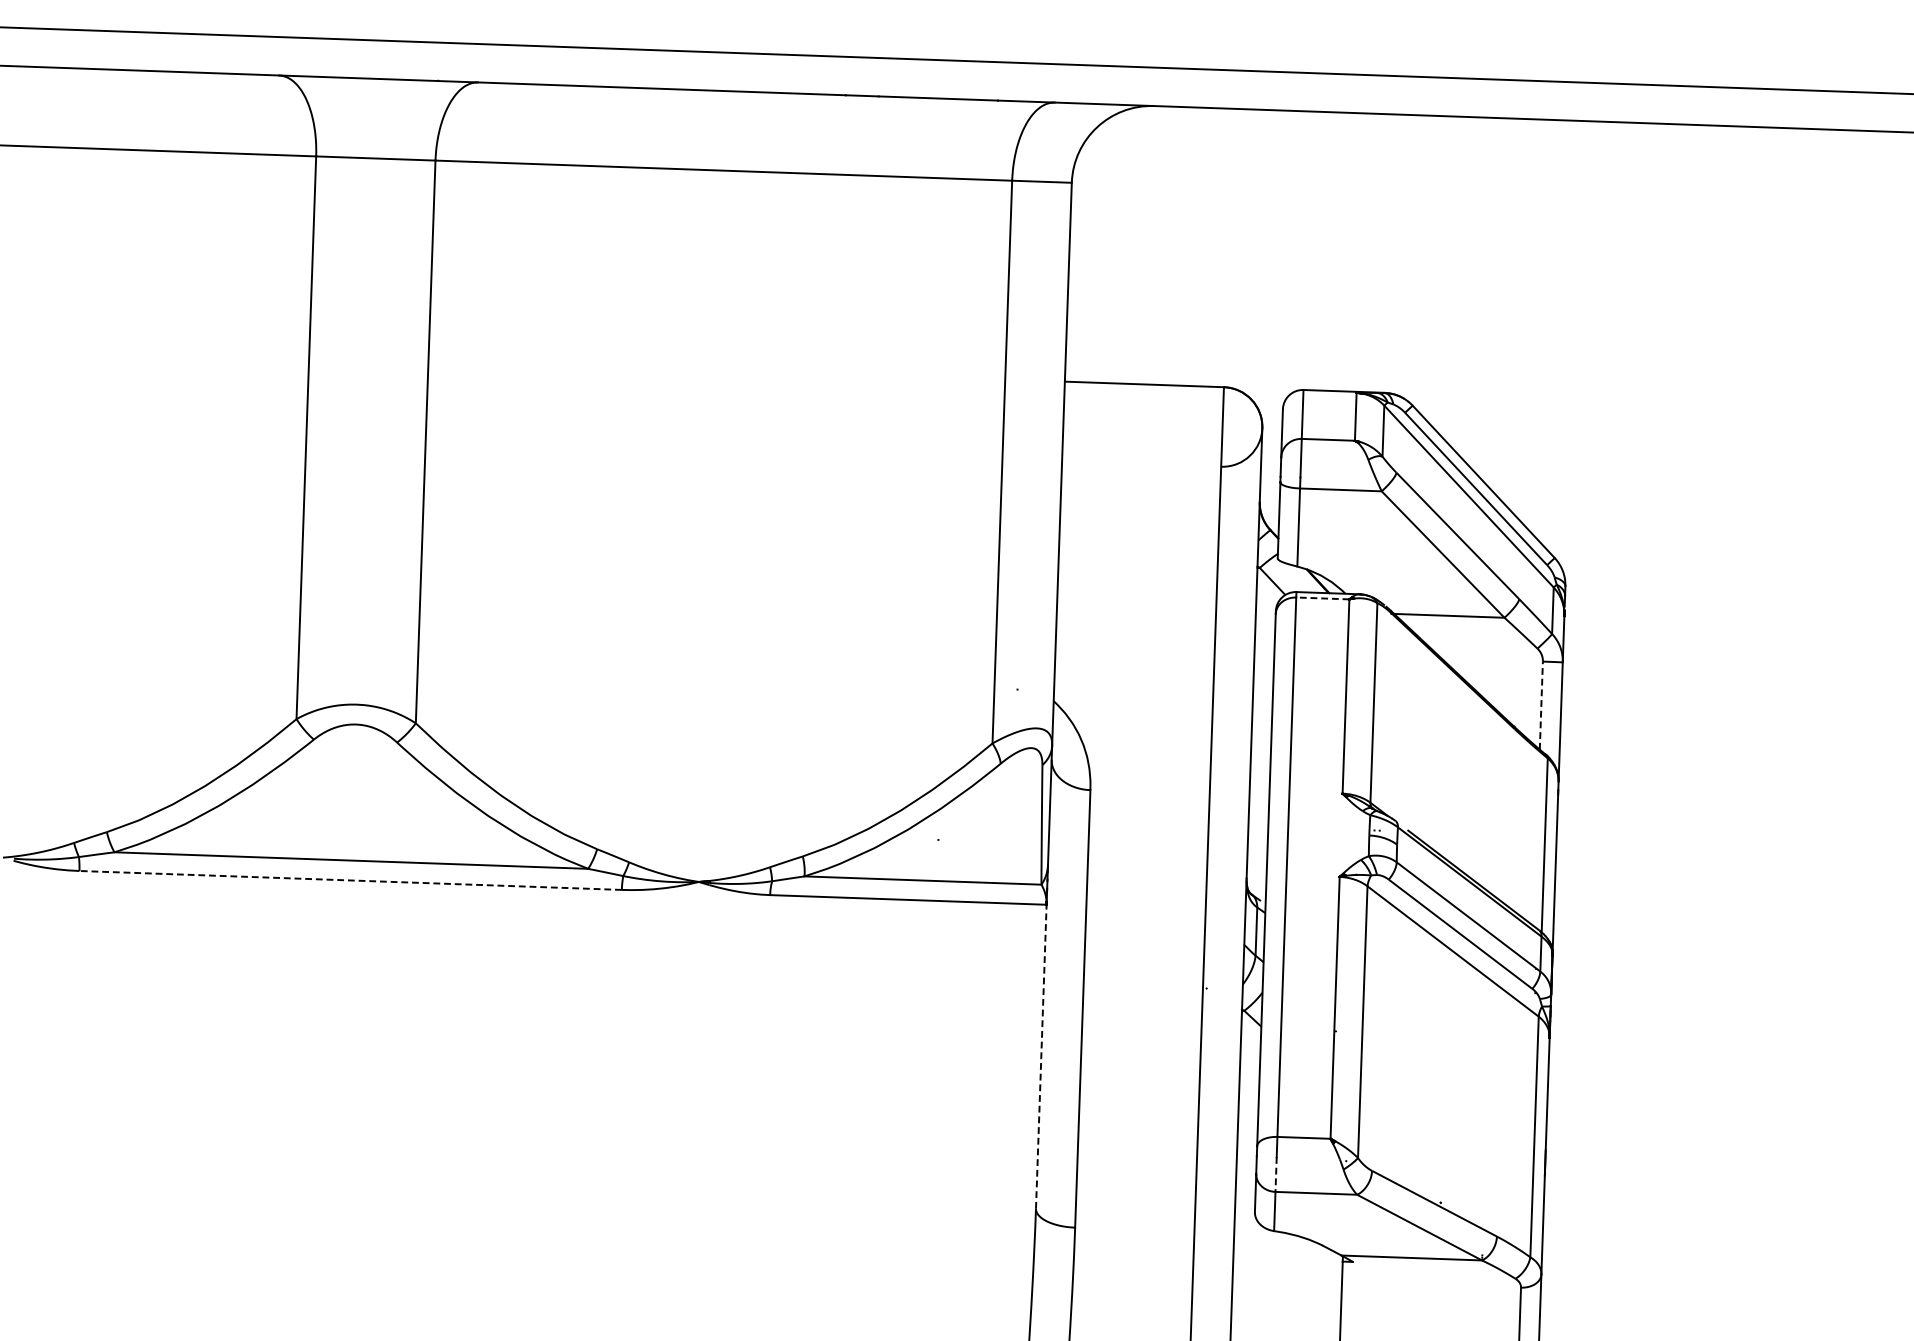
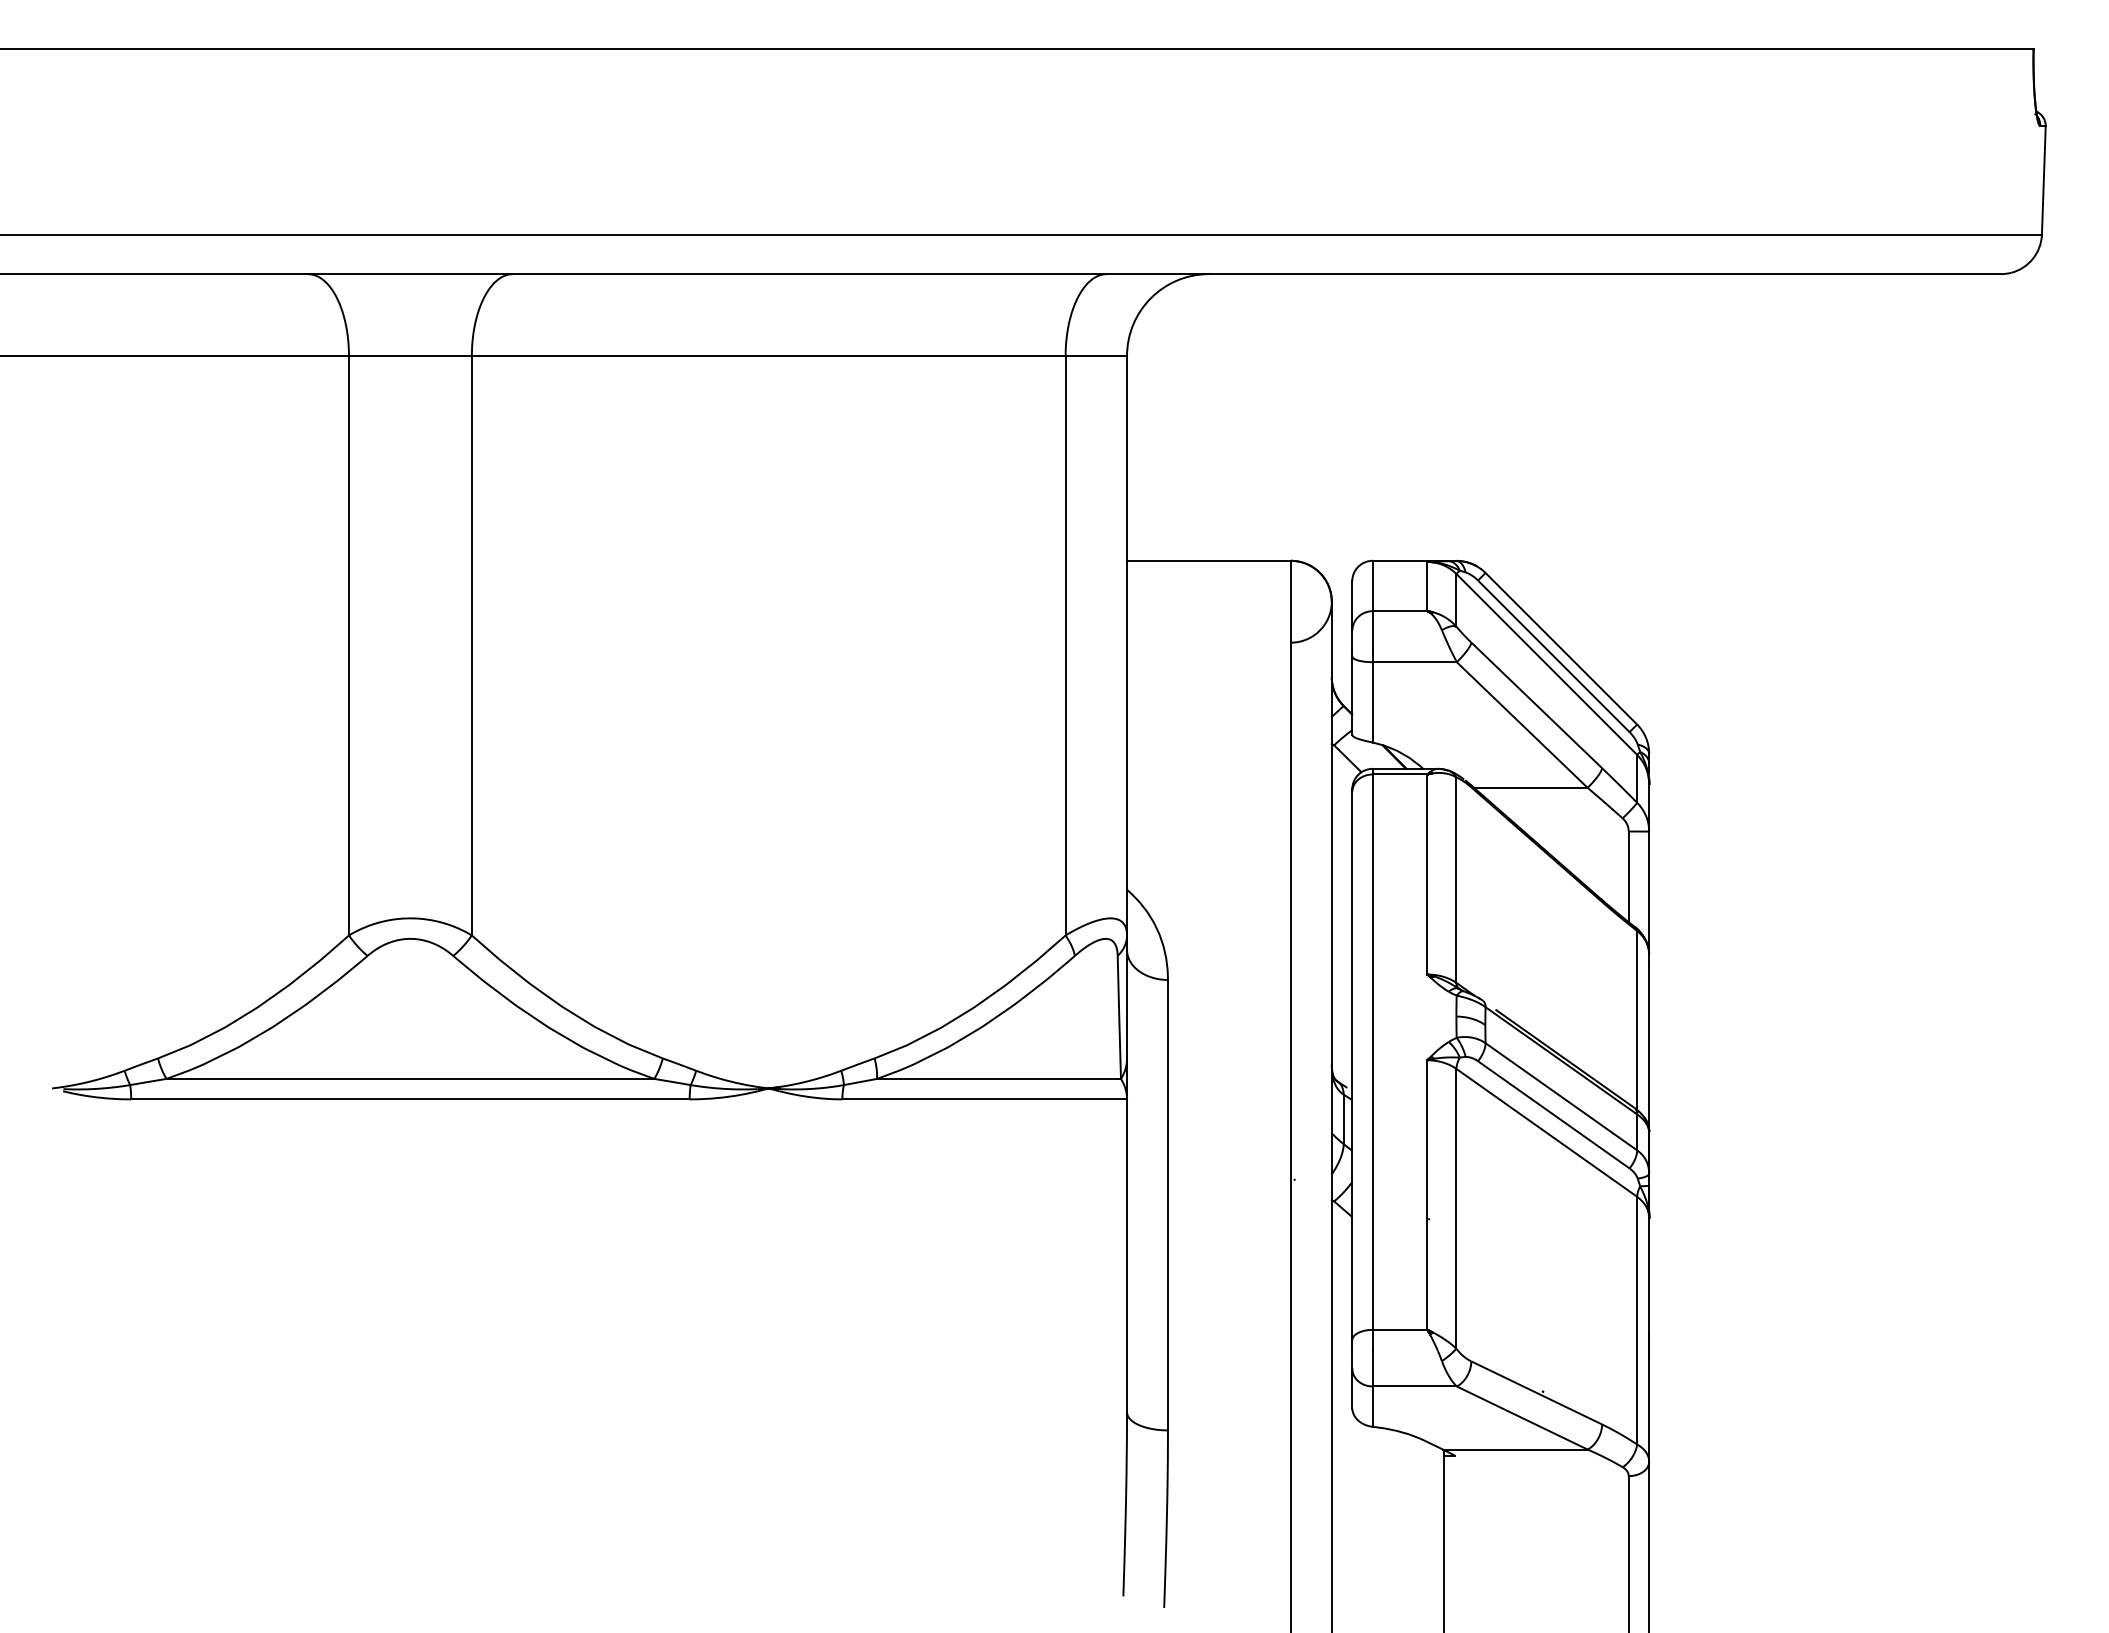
line: (1322, 598) -> (1399, 774), dashed -> solid
line: (1541, 705) -> (1628, 876), dashed -> solid
line: (349, 880) -> (409, 1099), dashed -> solid
line: (1041, 1056) -> (1127, 1255), dashed -> solid
line: (1275, 1174) -> (1372, 1368), dashed -> solid

